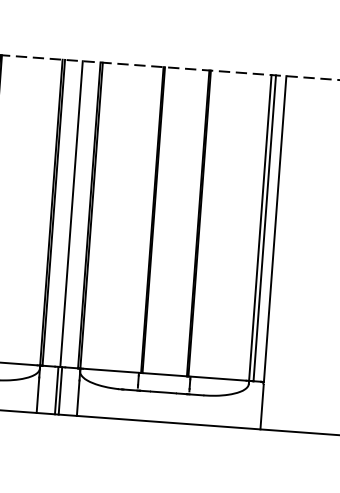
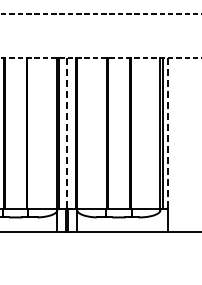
line: (71, 214) -> (67, 133), solid -> dashed
line: (274, 229) -> (167, 133), solid -> dashed

